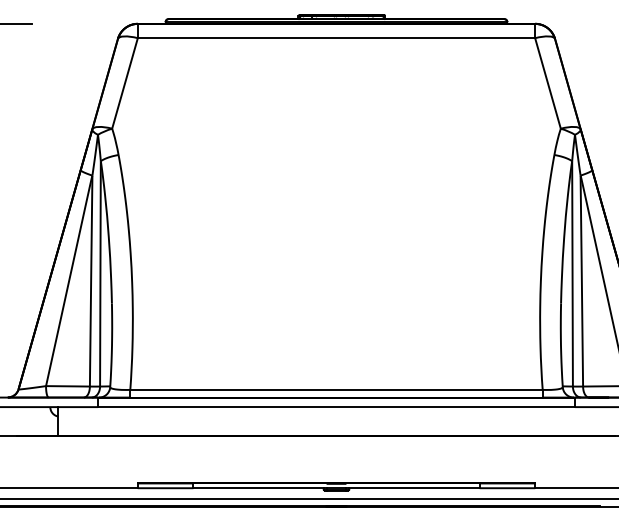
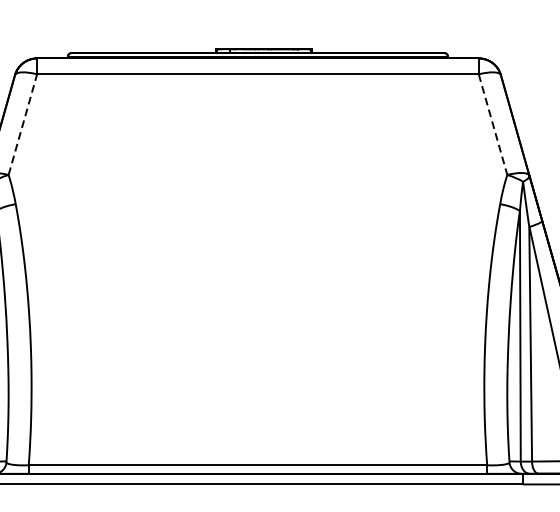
line: (125, 82) -> (23, 123), solid -> dashed
line: (548, 83) -> (493, 124), solid -> dashed

